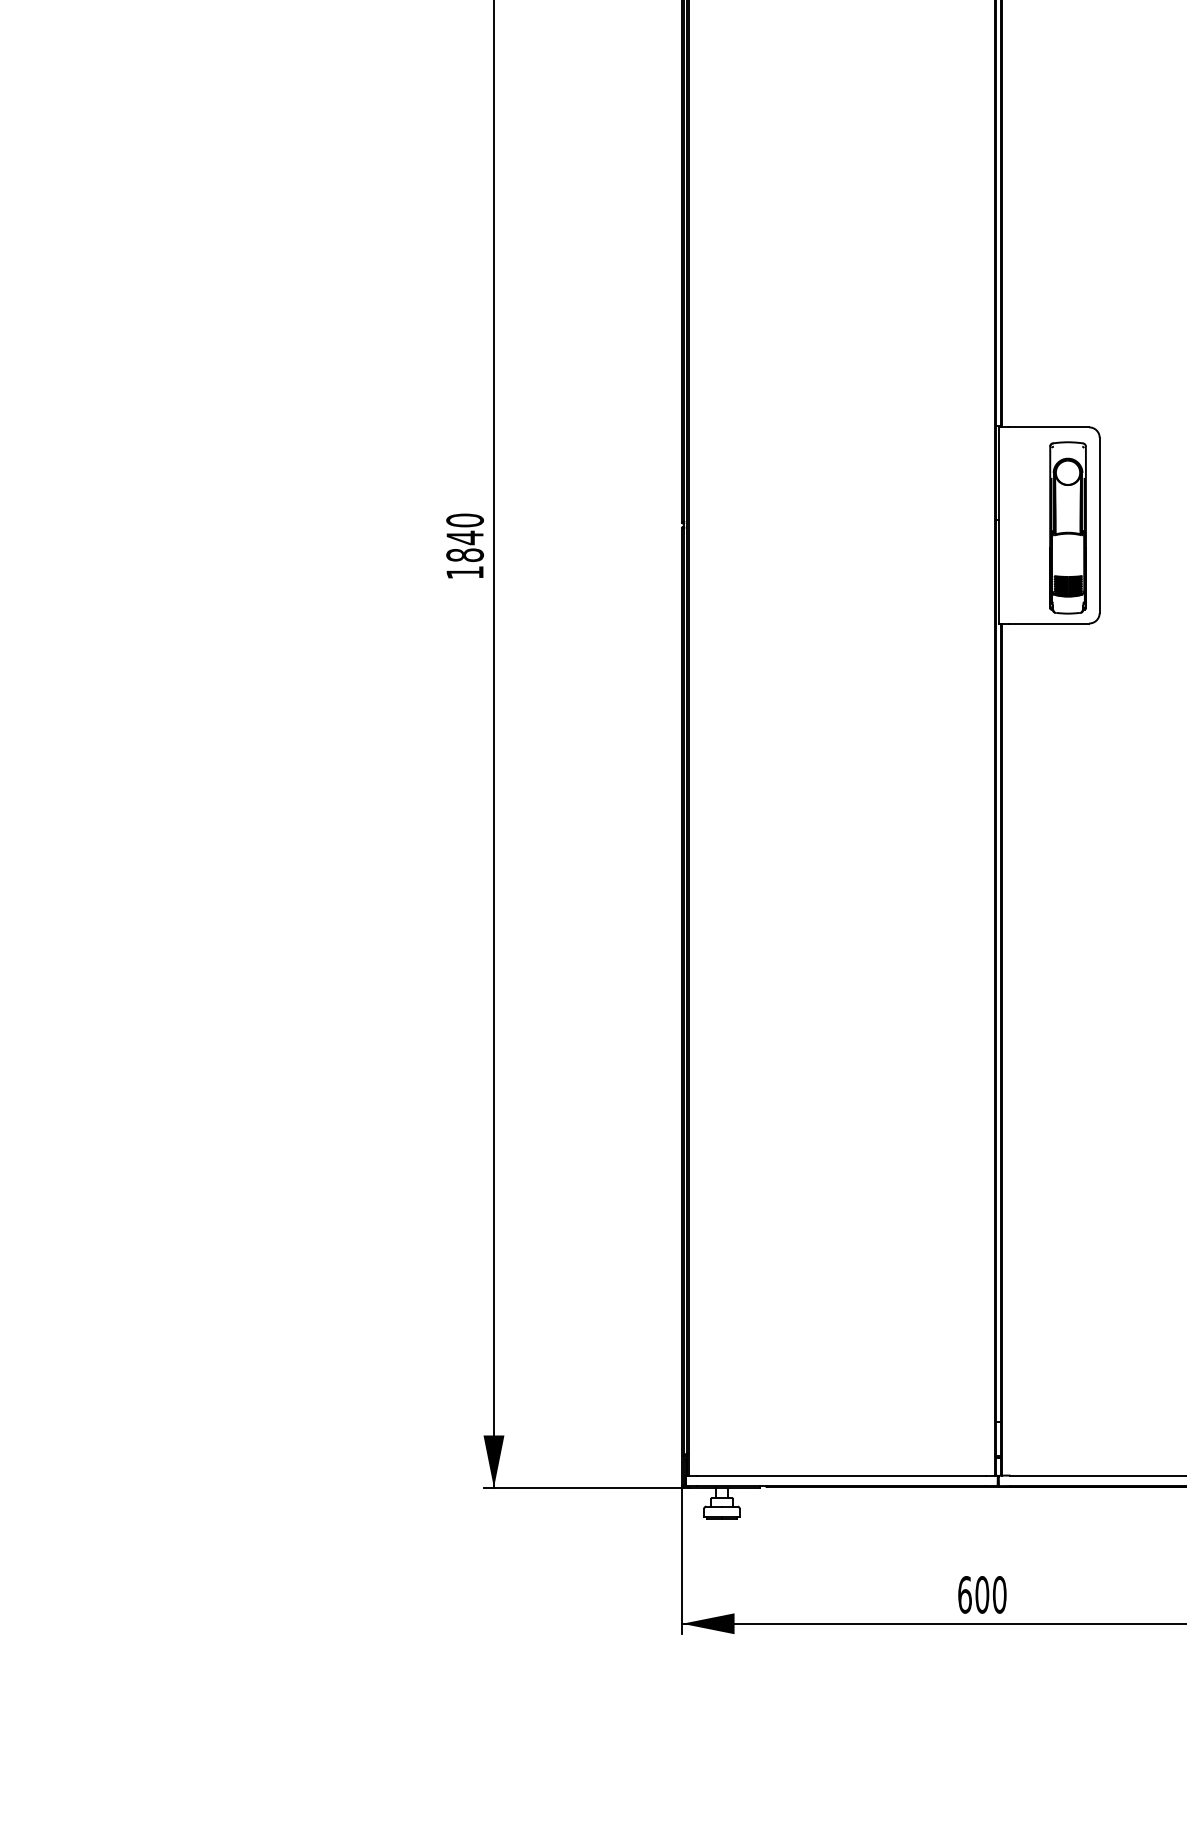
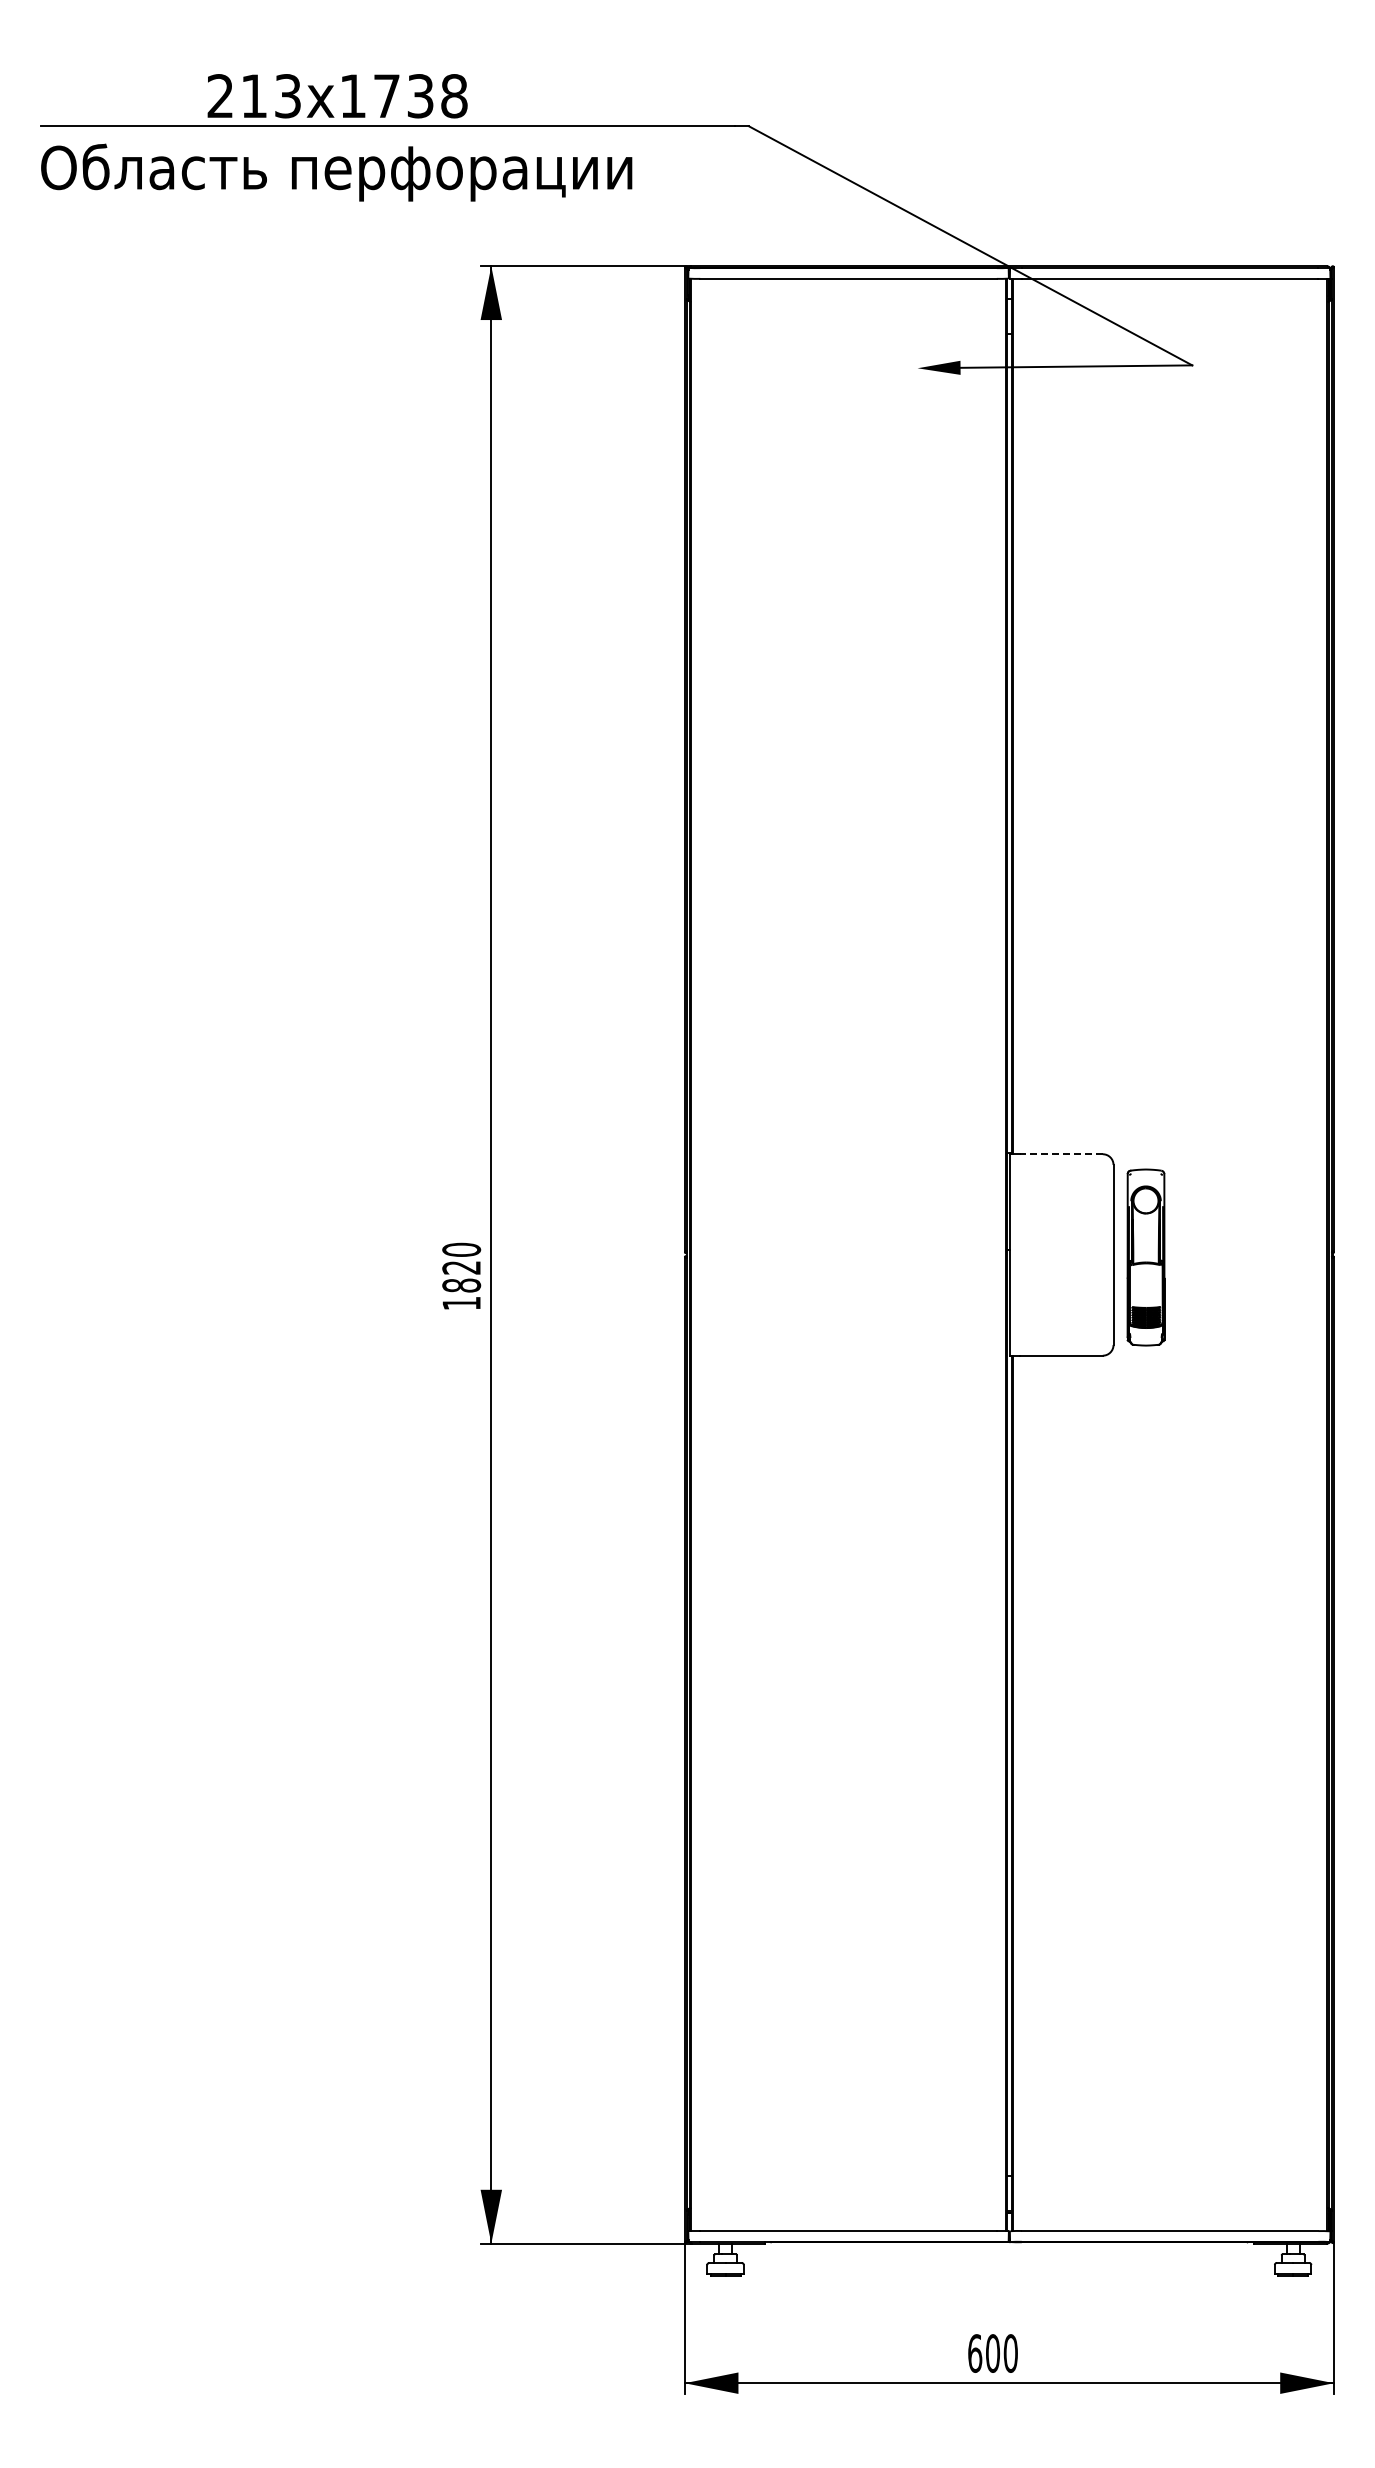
line: (1048, 427) -> (1060, 1154), solid -> dashed
part: (1067, 527) -> (1145, 1257), moved
text: (464, 537) -> (461, 1267), 1840 -> 1820

